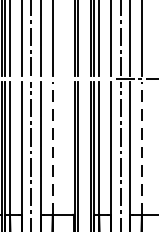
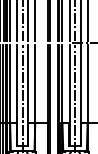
line: (53, 149) -> (35, 84), dashed -> solid
line: (141, 149) -> (87, 84), dashed -> solid

